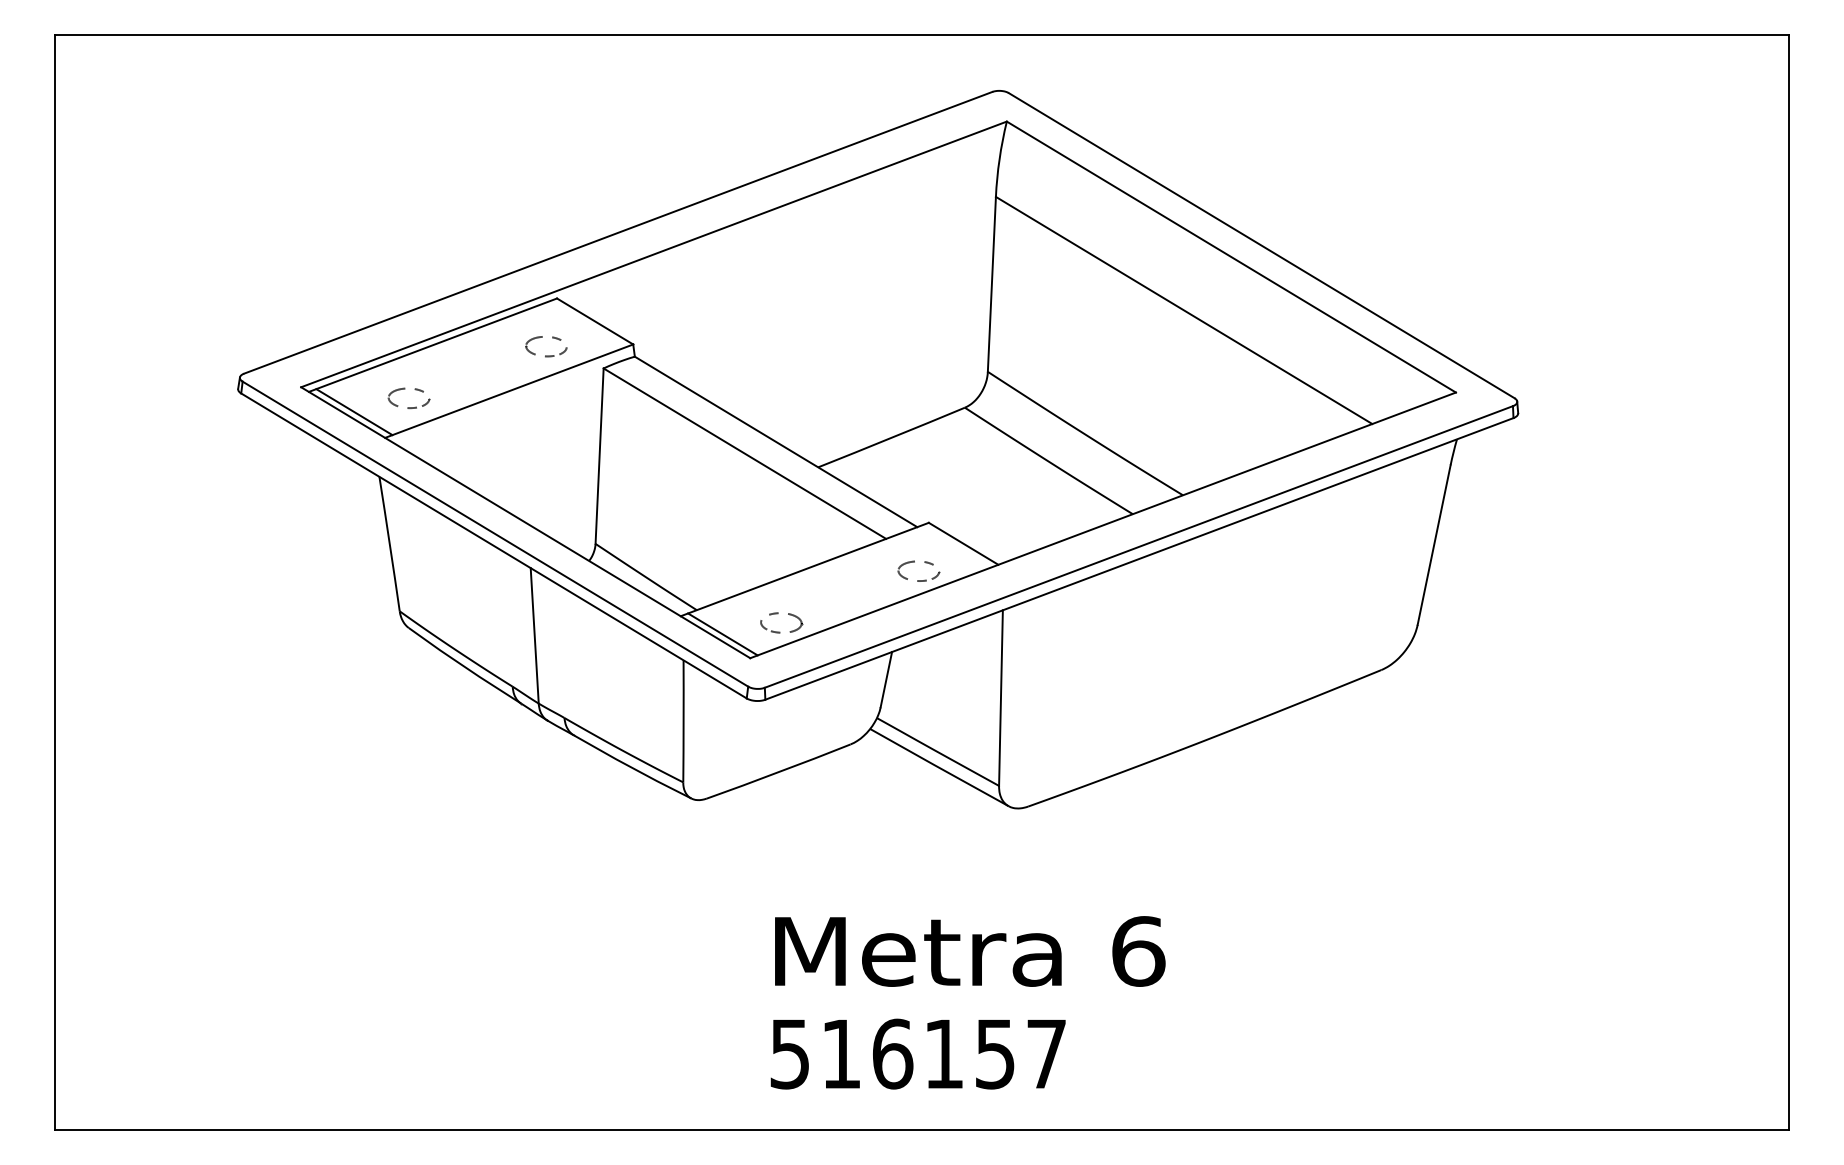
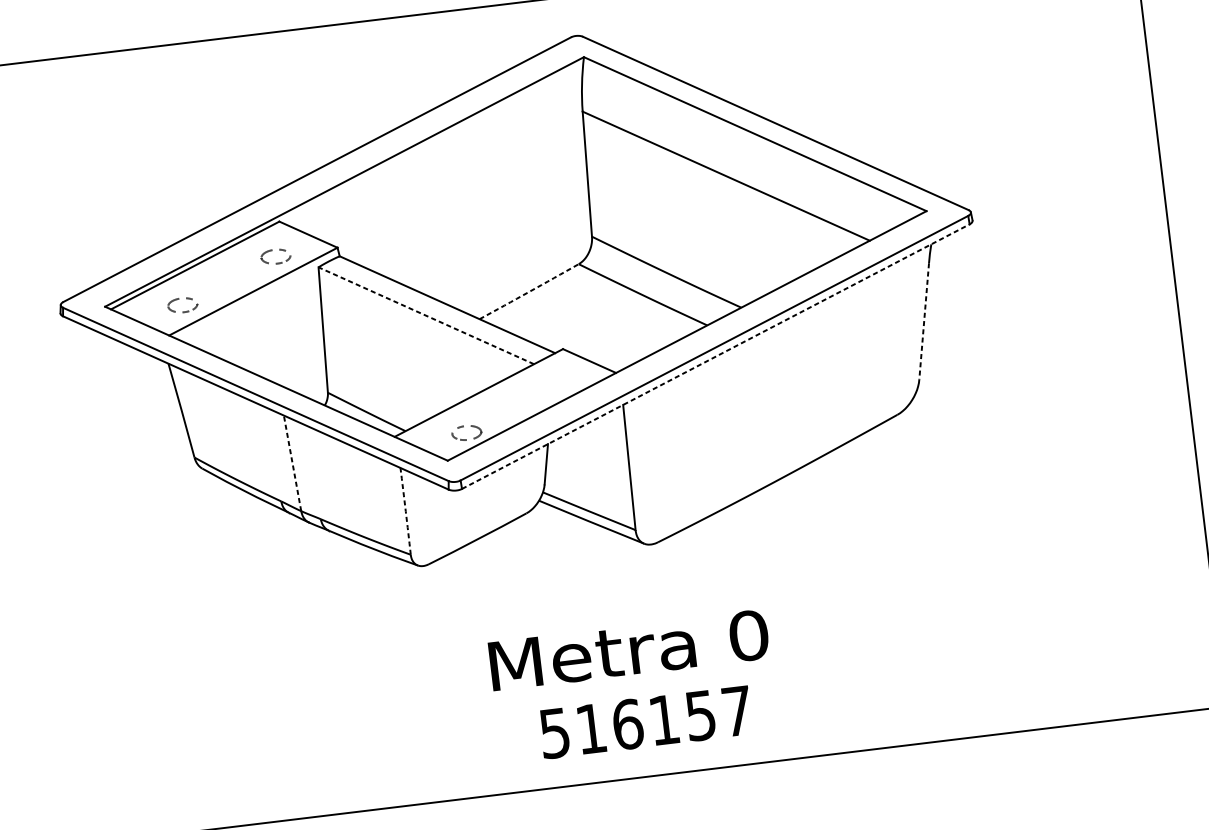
line: (354, 412) -> (145, 320), removed
arc: (891, 437) -> (529, 291), solid -> dashed
line: (744, 453) -> (426, 315), solid -> dashed
line: (1434, 545) -> (924, 321), solid -> dashed
line: (1139, 558) -> (715, 356), solid -> dashed
part: (914, 562) -> (556, 378), removed
line: (722, 634) -> (425, 446), removed
line: (534, 635) -> (292, 463), solid -> dashed
arc: (683, 721) -> (405, 511), solid -> dashed
text: (1138, 951) -> (748, 635), 6 -> 0
text: (917, 1053) -> (645, 721), moved

